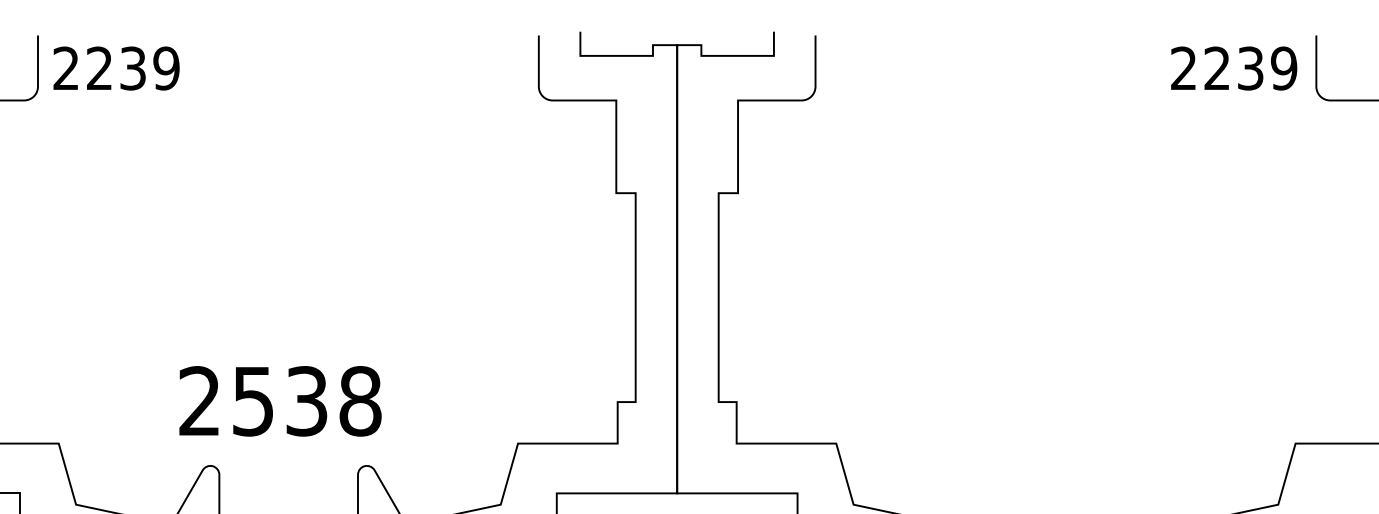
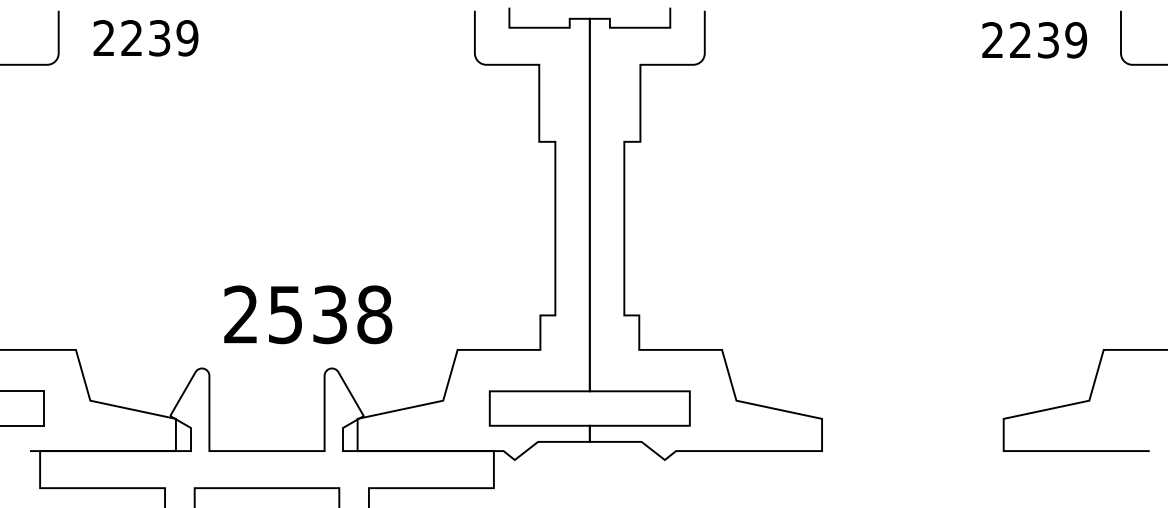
text: (115, 68) -> (145, 38), moved
text: (1233, 68) -> (1034, 40), moved
text: (280, 400) -> (308, 314), moved

